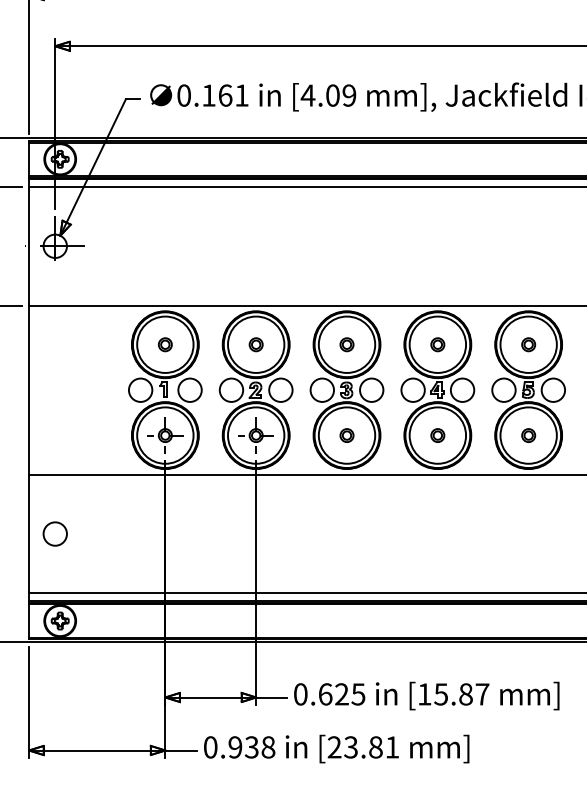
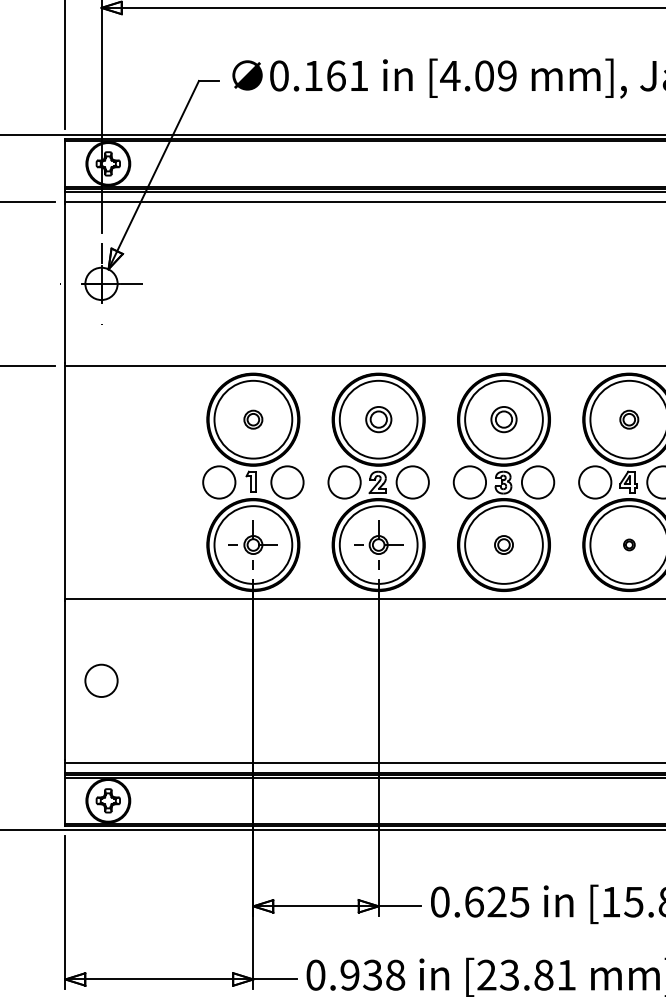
part: (255, 344) -> (377, 419), size x1.4
part: (346, 344) -> (503, 419), size x1.4
part: (437, 435) -> (628, 544), size x0.6

